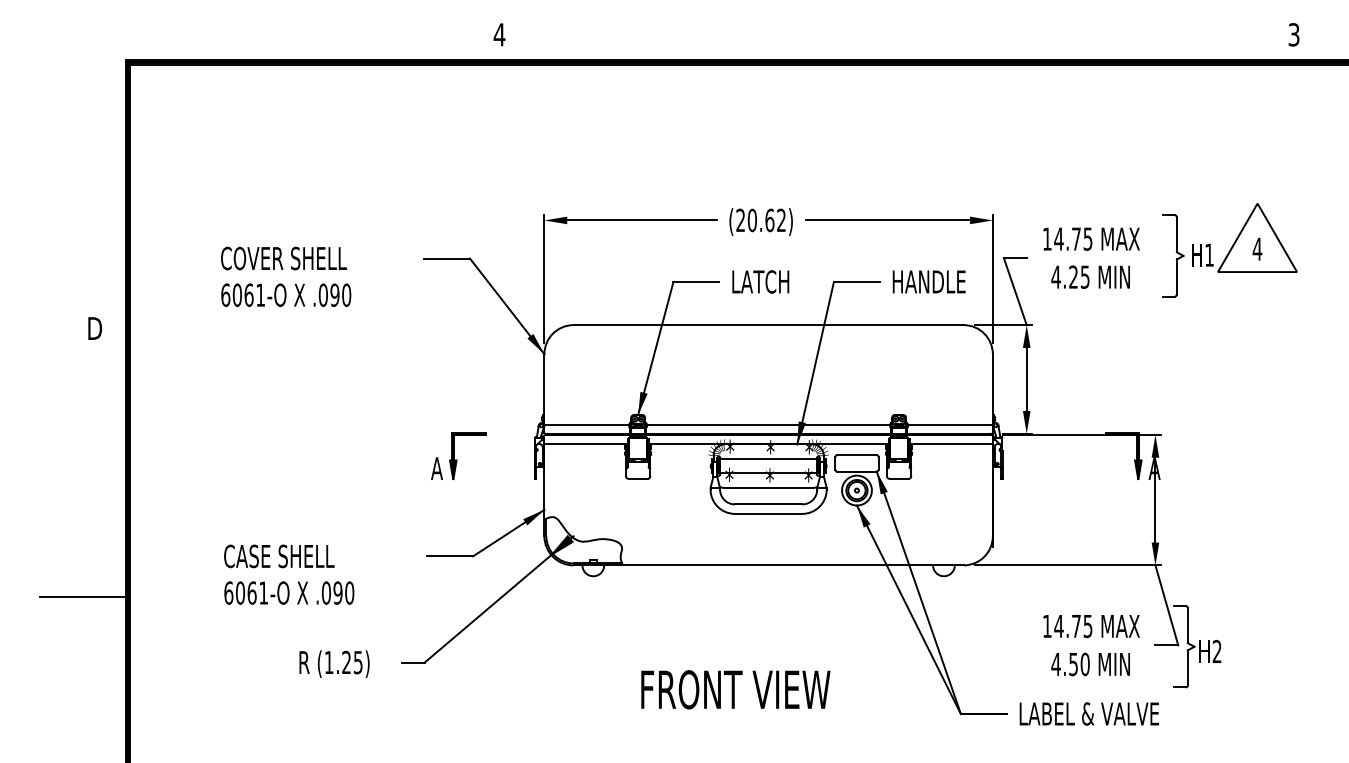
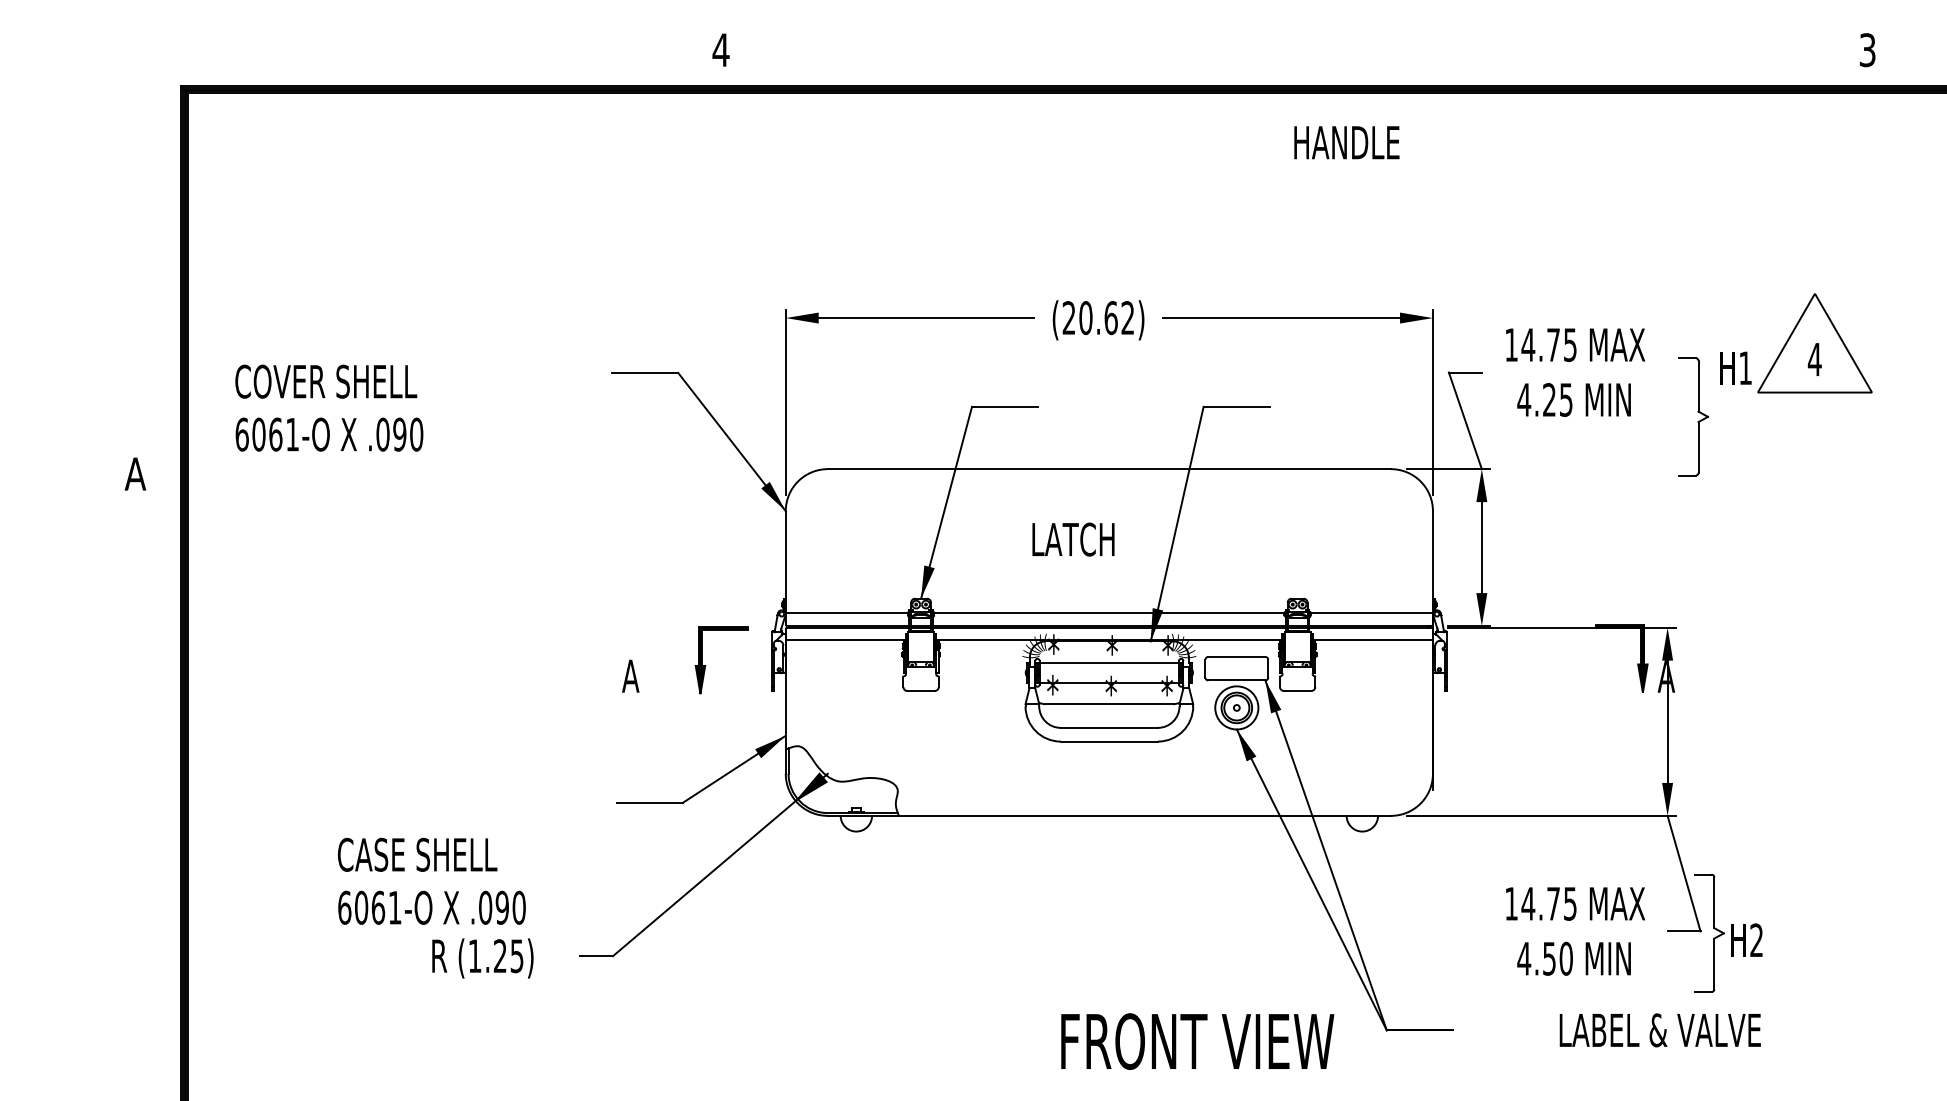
part: (1173, 255) -> (1693, 416), moved
text: (286, 276) -> (329, 407), moved
text: (760, 281) -> (1073, 538), moved
text: (928, 281) -> (1345, 142), moved
text: (94, 328) -> (136, 474), D -> A
part: (457, 459) -> (706, 664), moved
text: (289, 574) -> (432, 880), moved
line: (82, 597) -> (119, 862), removed
text: (735, 689) -> (1197, 1041), moved
text: (1088, 713) -> (1659, 1029), moved

